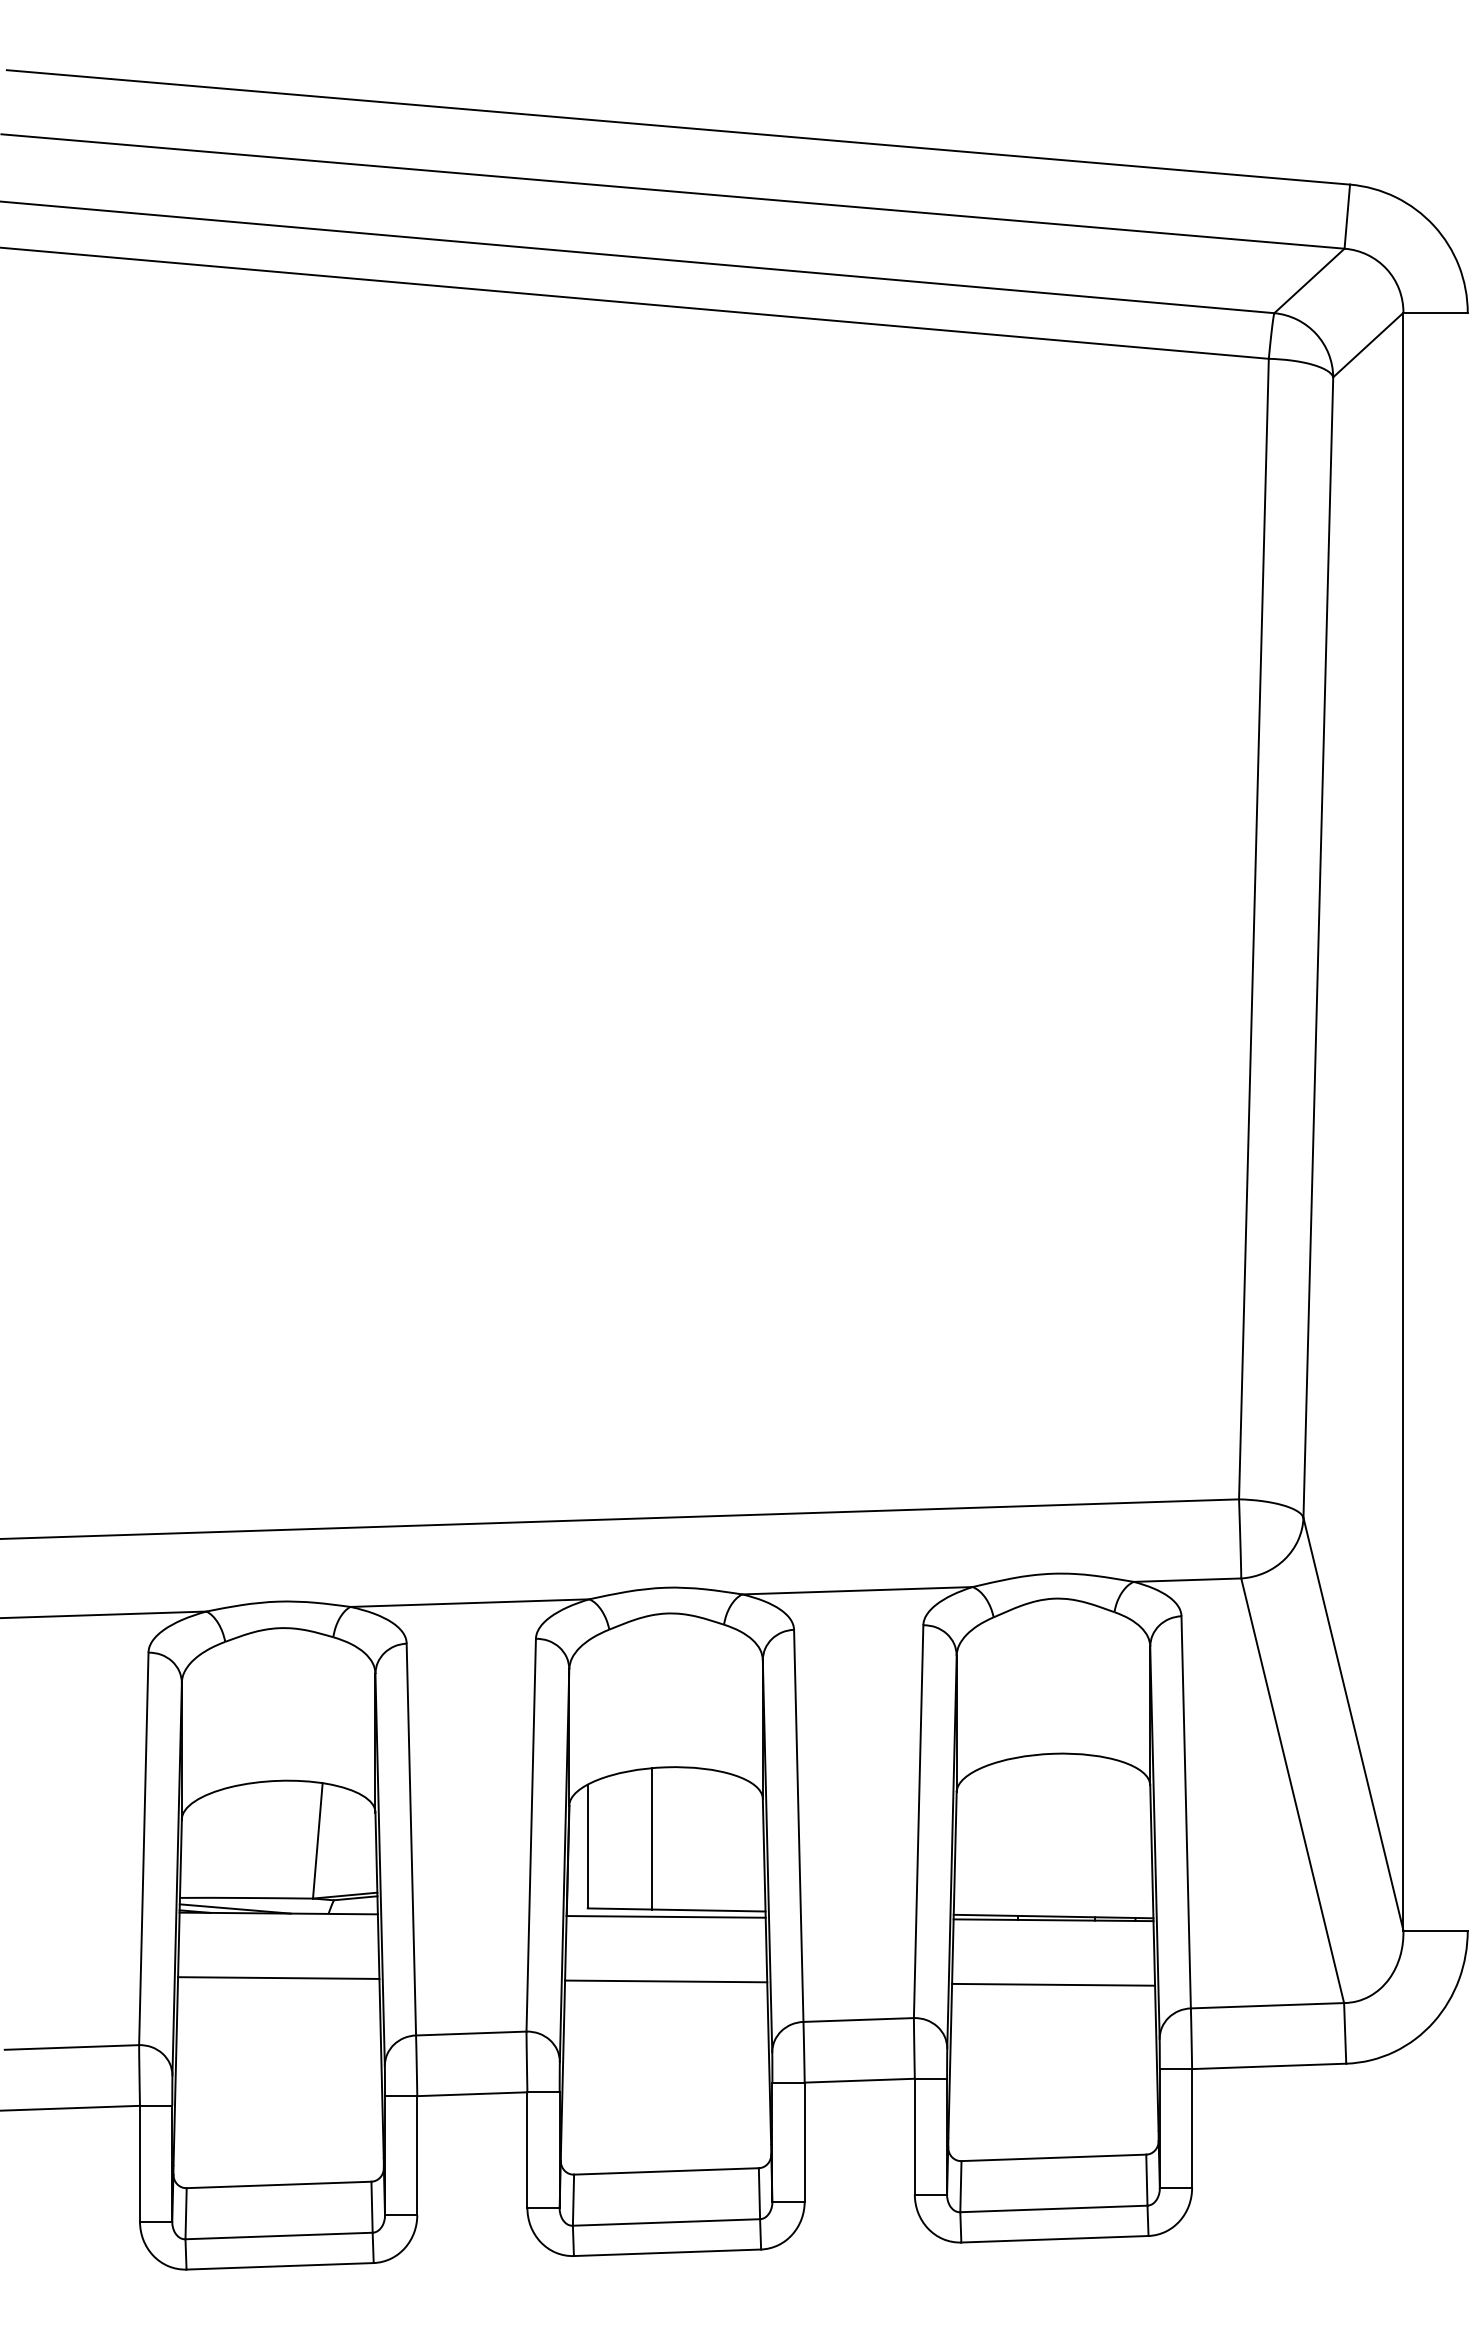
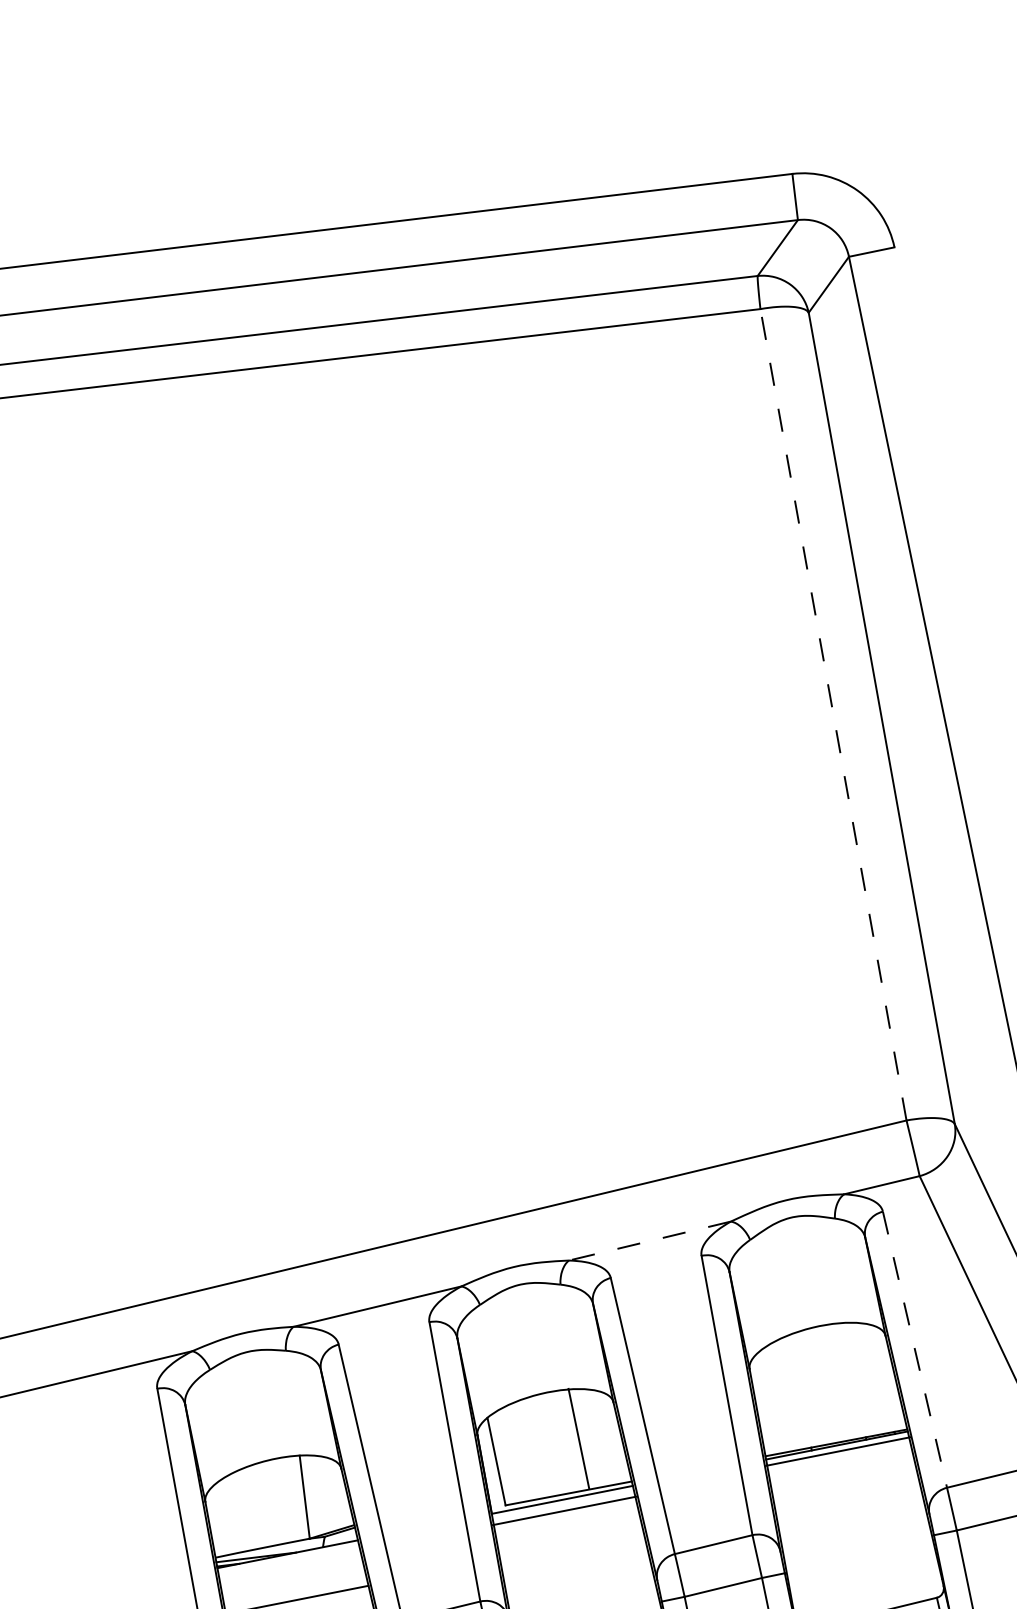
line: (1253, 928) -> (833, 714), solid -> dashed
line: (856, 1590) -> (649, 1241), solid -> dashed
line: (1186, 1812) -> (915, 1349), solid -> dashed
line: (651, 1838) -> (578, 1438), moved
line: (666, 1981) -> (564, 1510), moved
line: (1053, 1984) -> (838, 1451), moved

